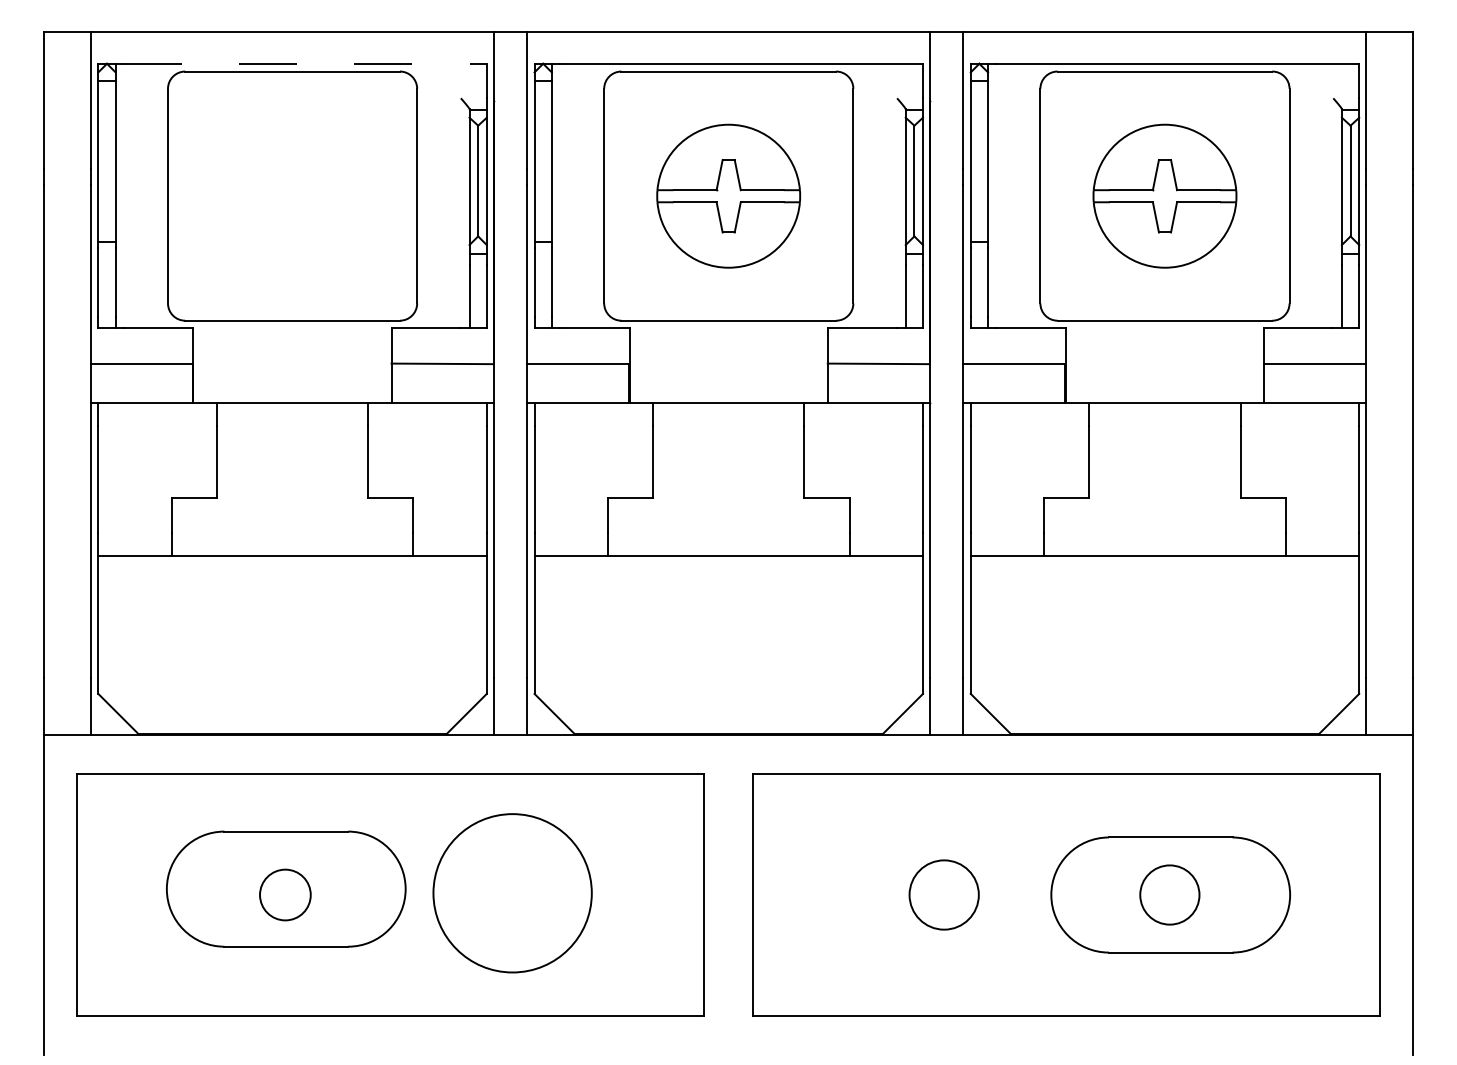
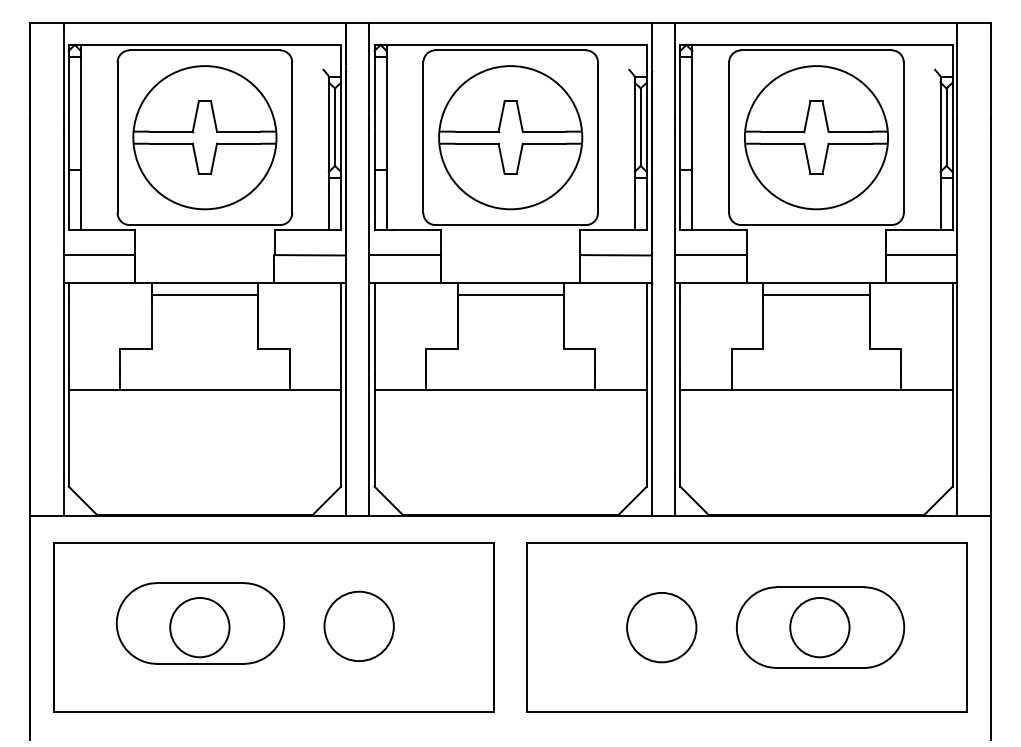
line: (306, 63) -> (214, 44), dashed -> solid
part: (292, 196) -> (204, 137), added
part: (728, 196) -> (510, 137), size x1.43
part: (1164, 196) -> (816, 137), size x1.43
line: (292, 420) -> (204, 294), added
line: (728, 420) -> (510, 294), added
line: (1164, 420) -> (816, 294), added
circle: (512, 892) -> (359, 625), size x0.62
circle: (285, 894) -> (199, 627), size x1.67
circle: (943, 894) -> (661, 627), size x1.43
circle: (1169, 894) -> (819, 627), size x1.43

